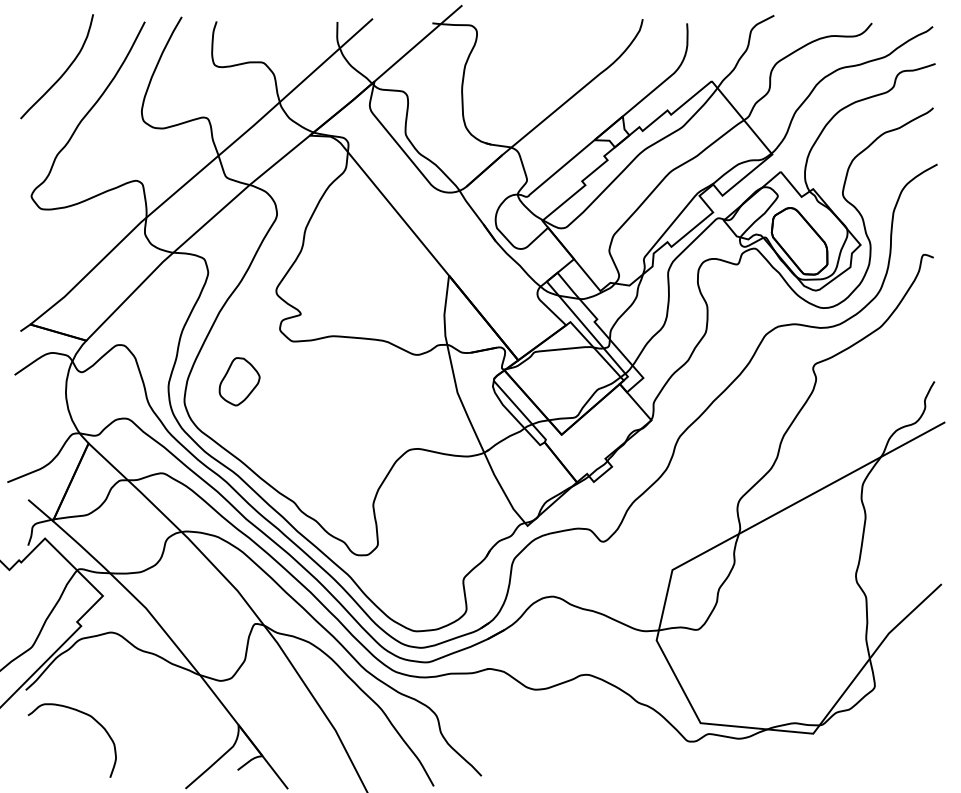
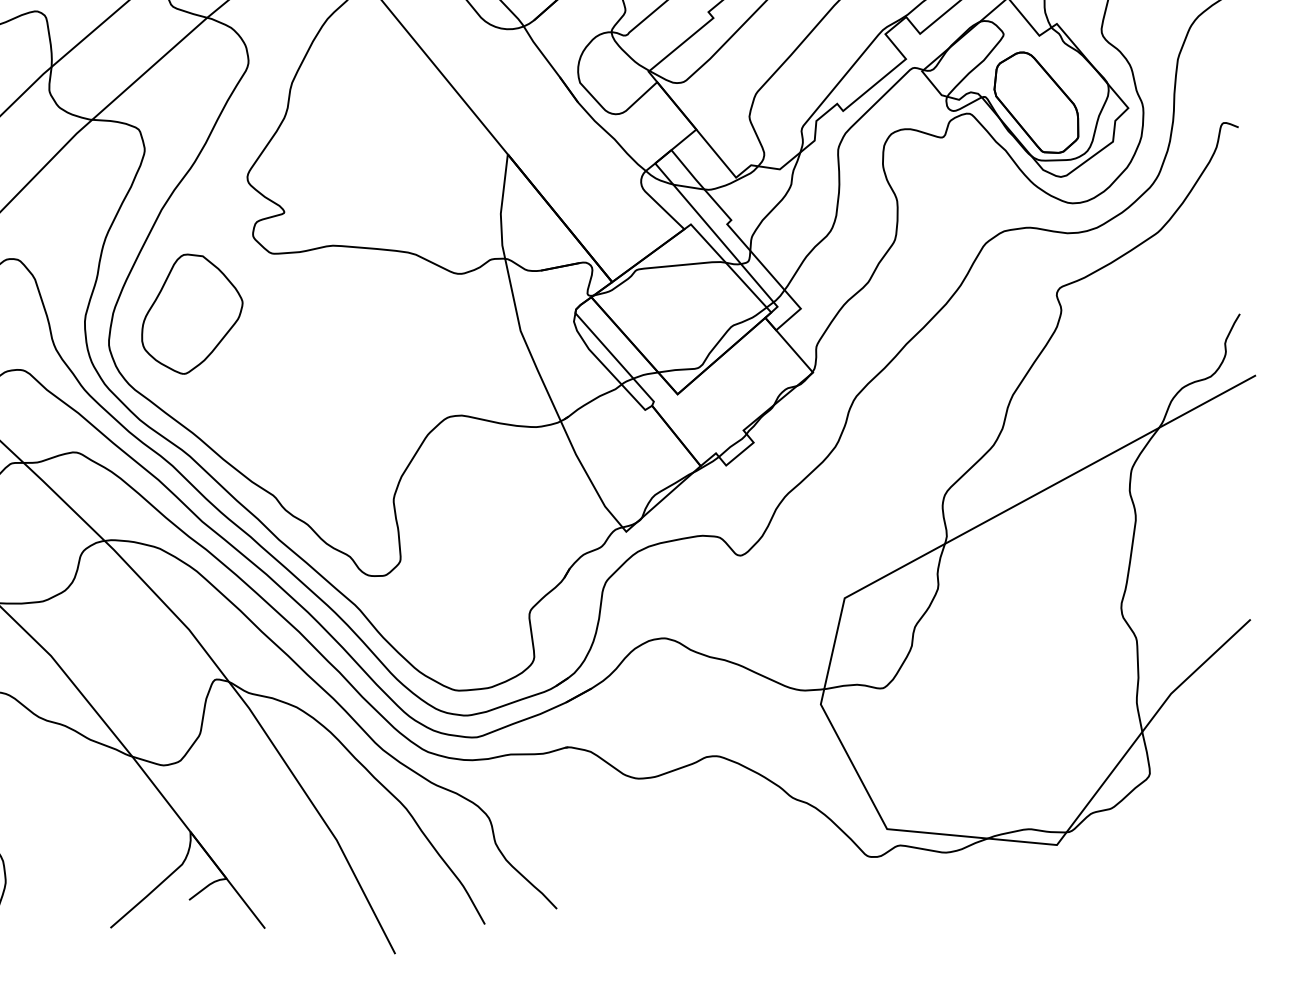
part: (239, 381) -> (191, 313), size x1.67

